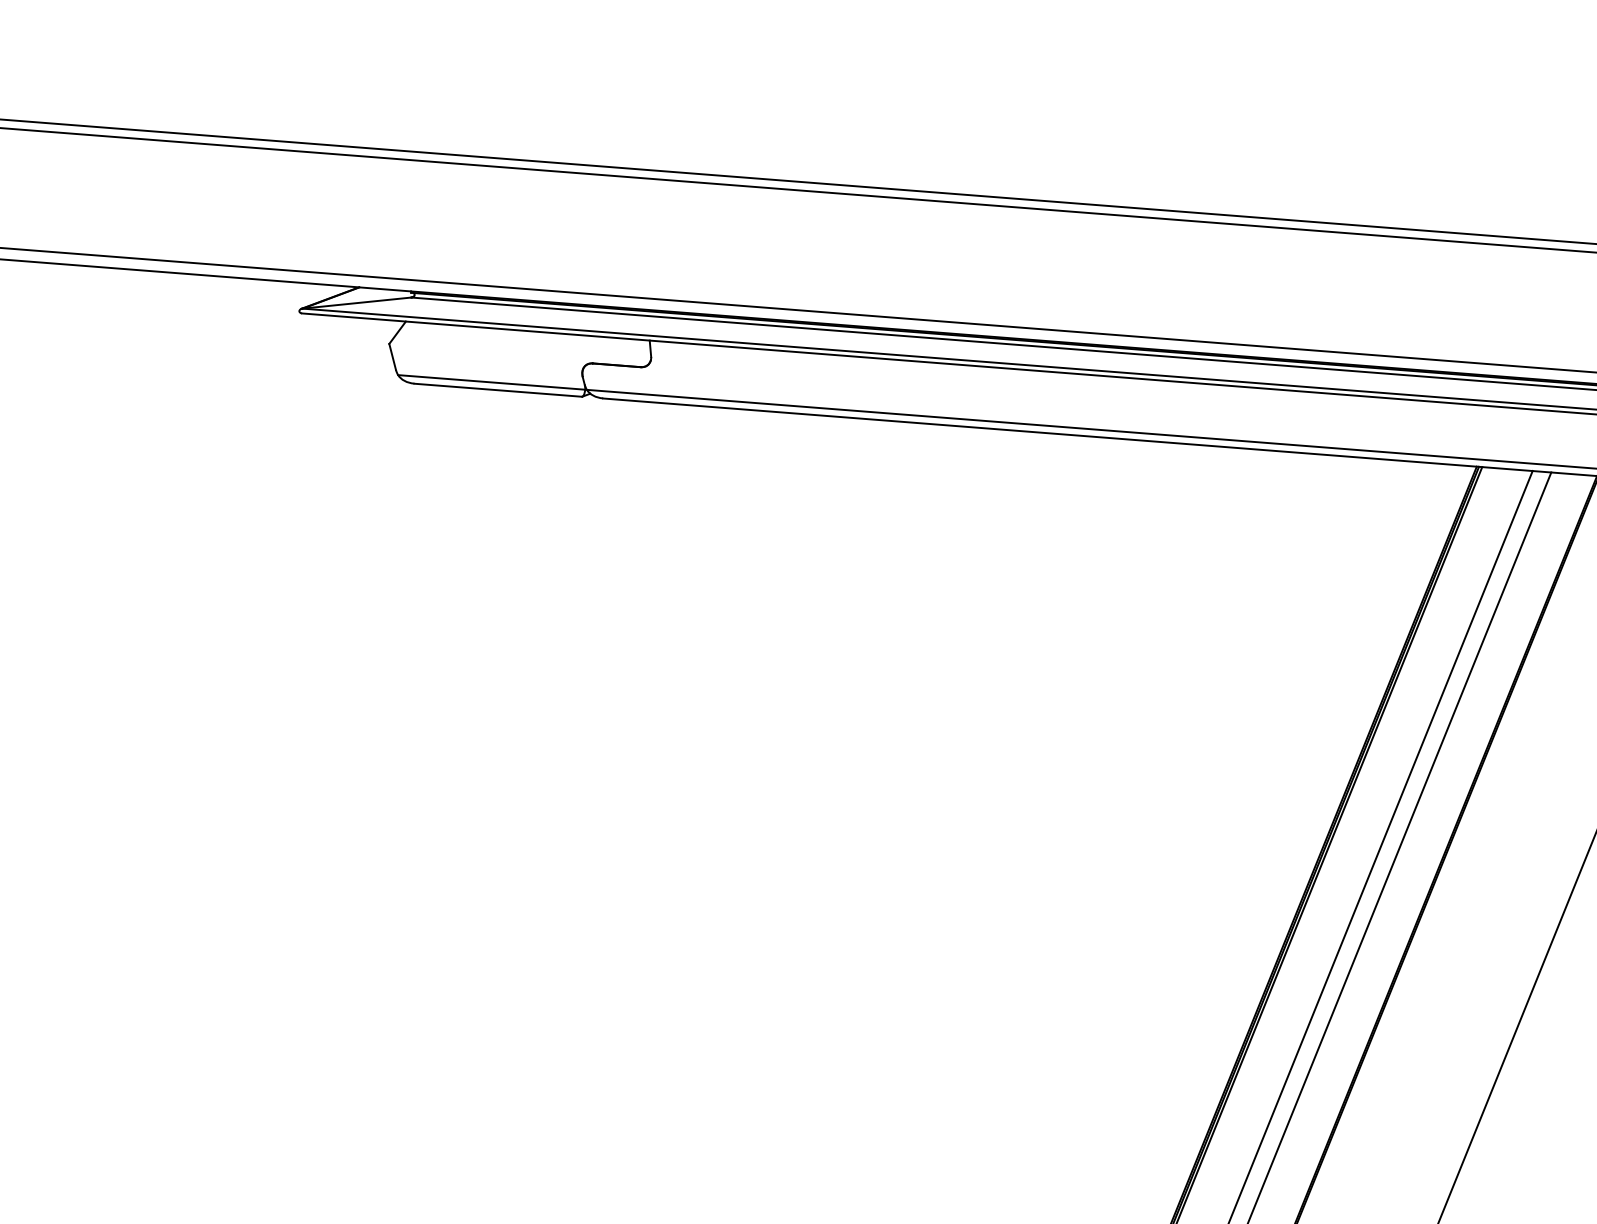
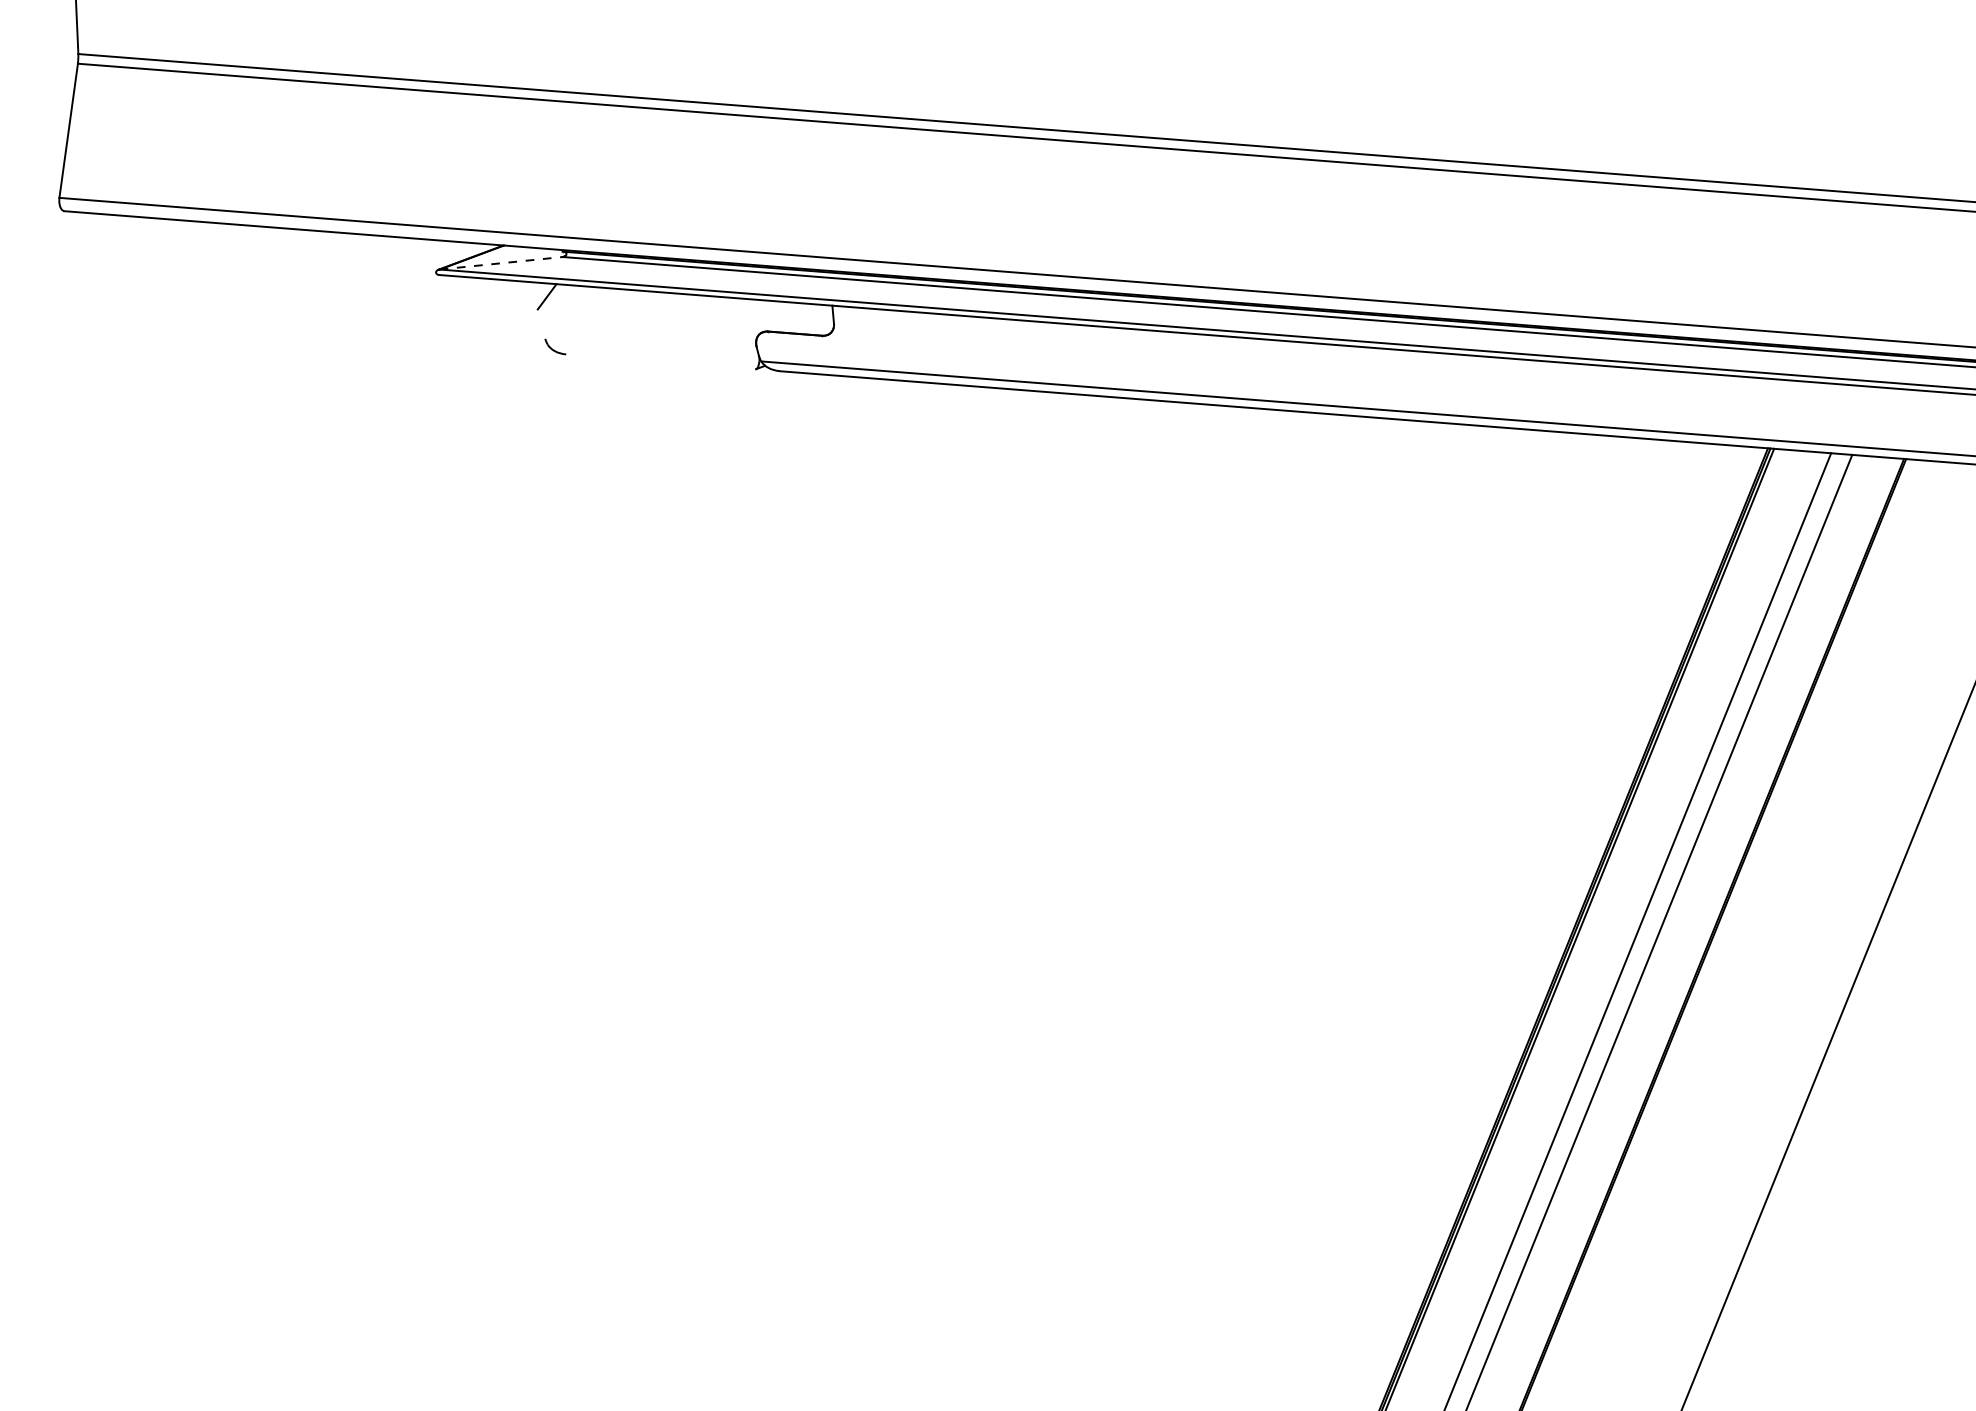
line: (357, 303) -> (501, 263), solid -> dashed
line: (392, 356) -> (541, 323), removed
line: (491, 381) -> (653, 352), removed
line: (497, 389) -> (660, 361), removed

